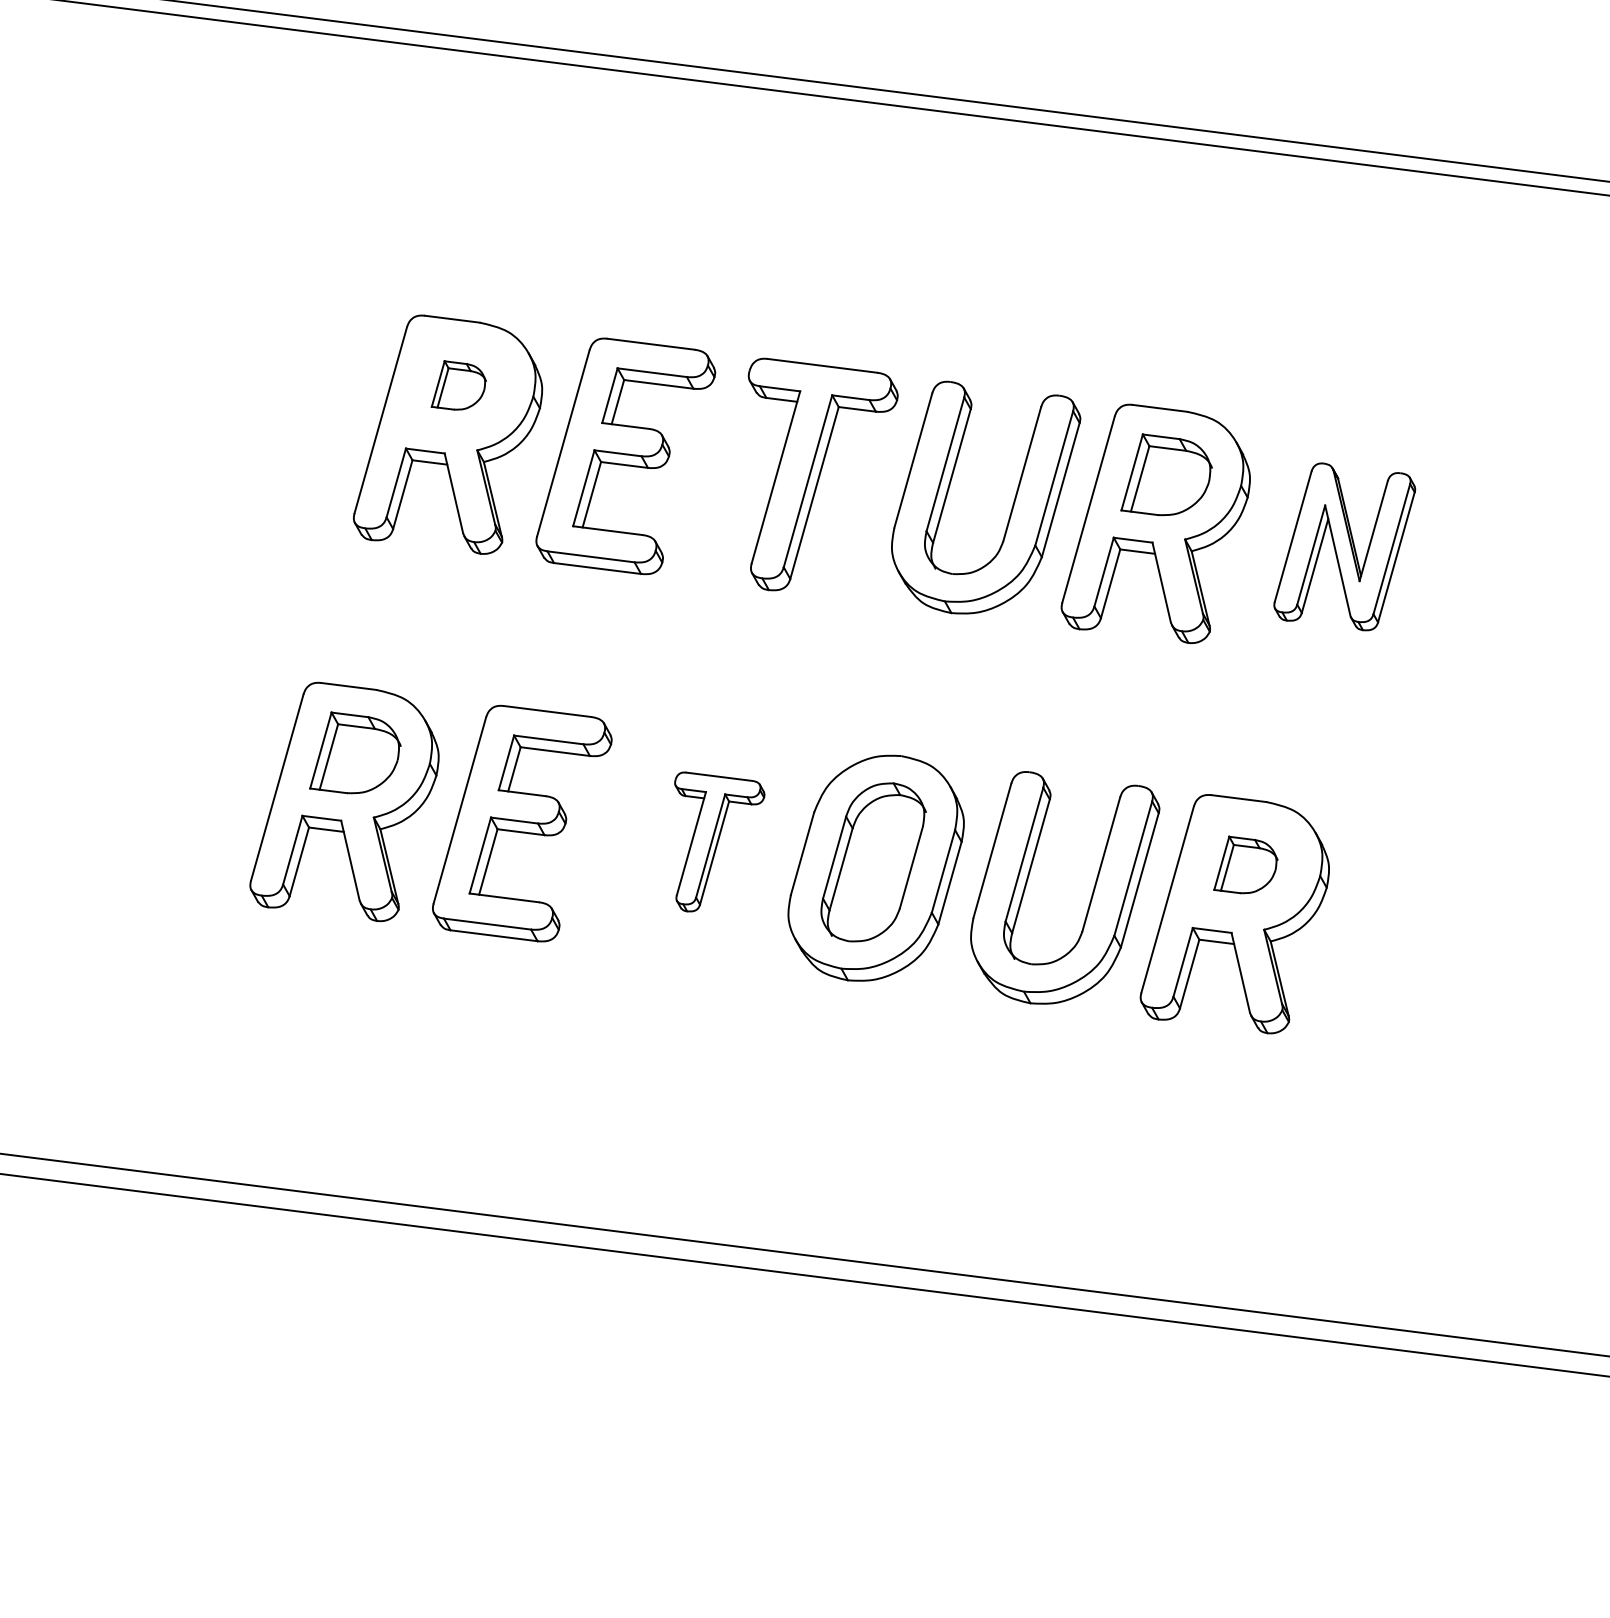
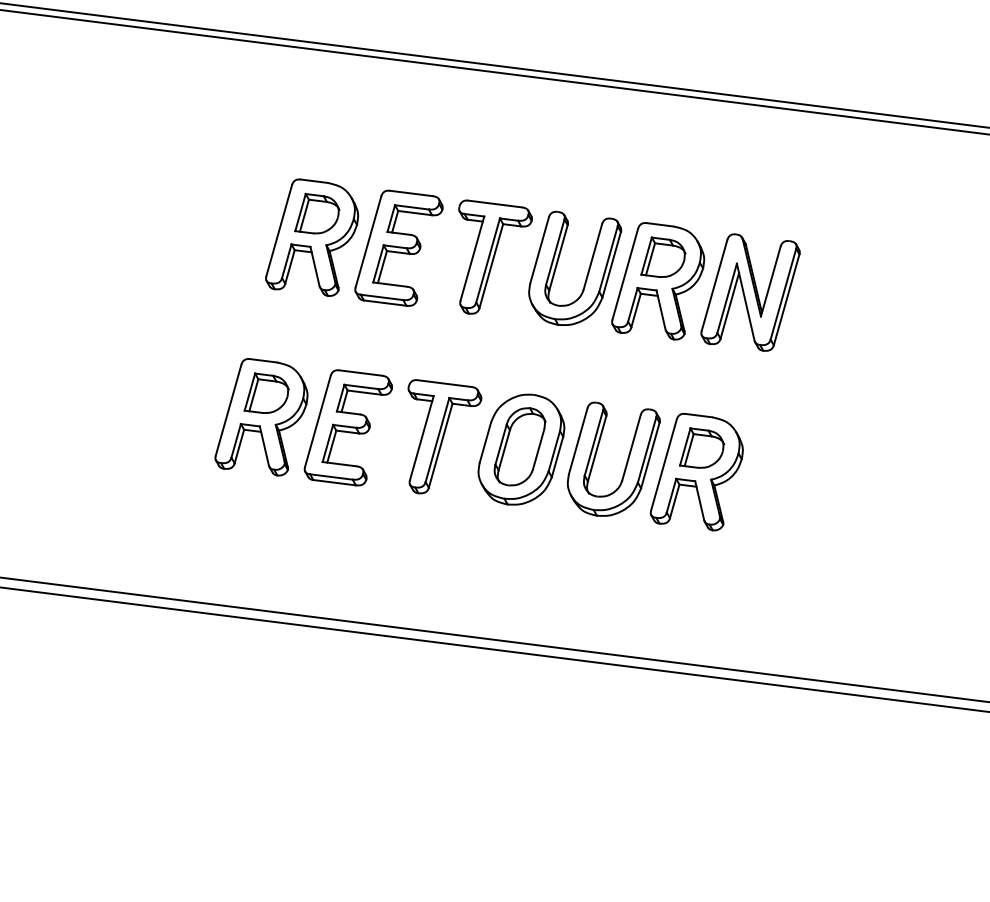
part: (459, 385) -> (317, 213), size x1.67
part: (1344, 546) -> (750, 292), size x1.43
part: (718, 841) -> (444, 436), size x1.67
part: (1246, 863) -> (702, 447), size x1.43

